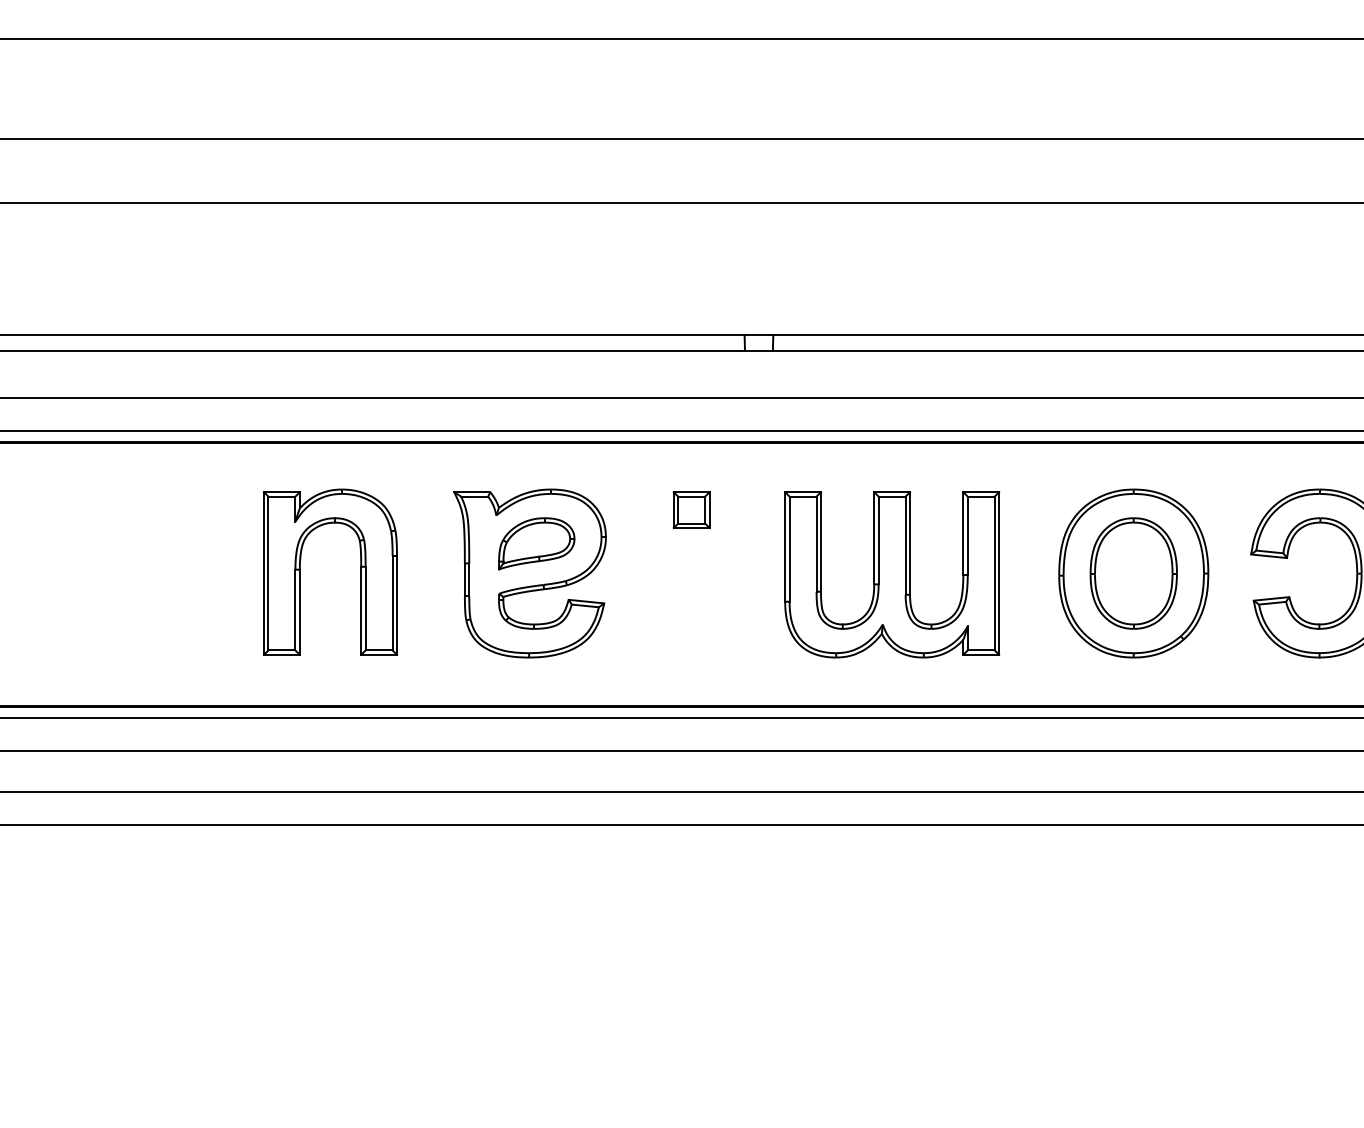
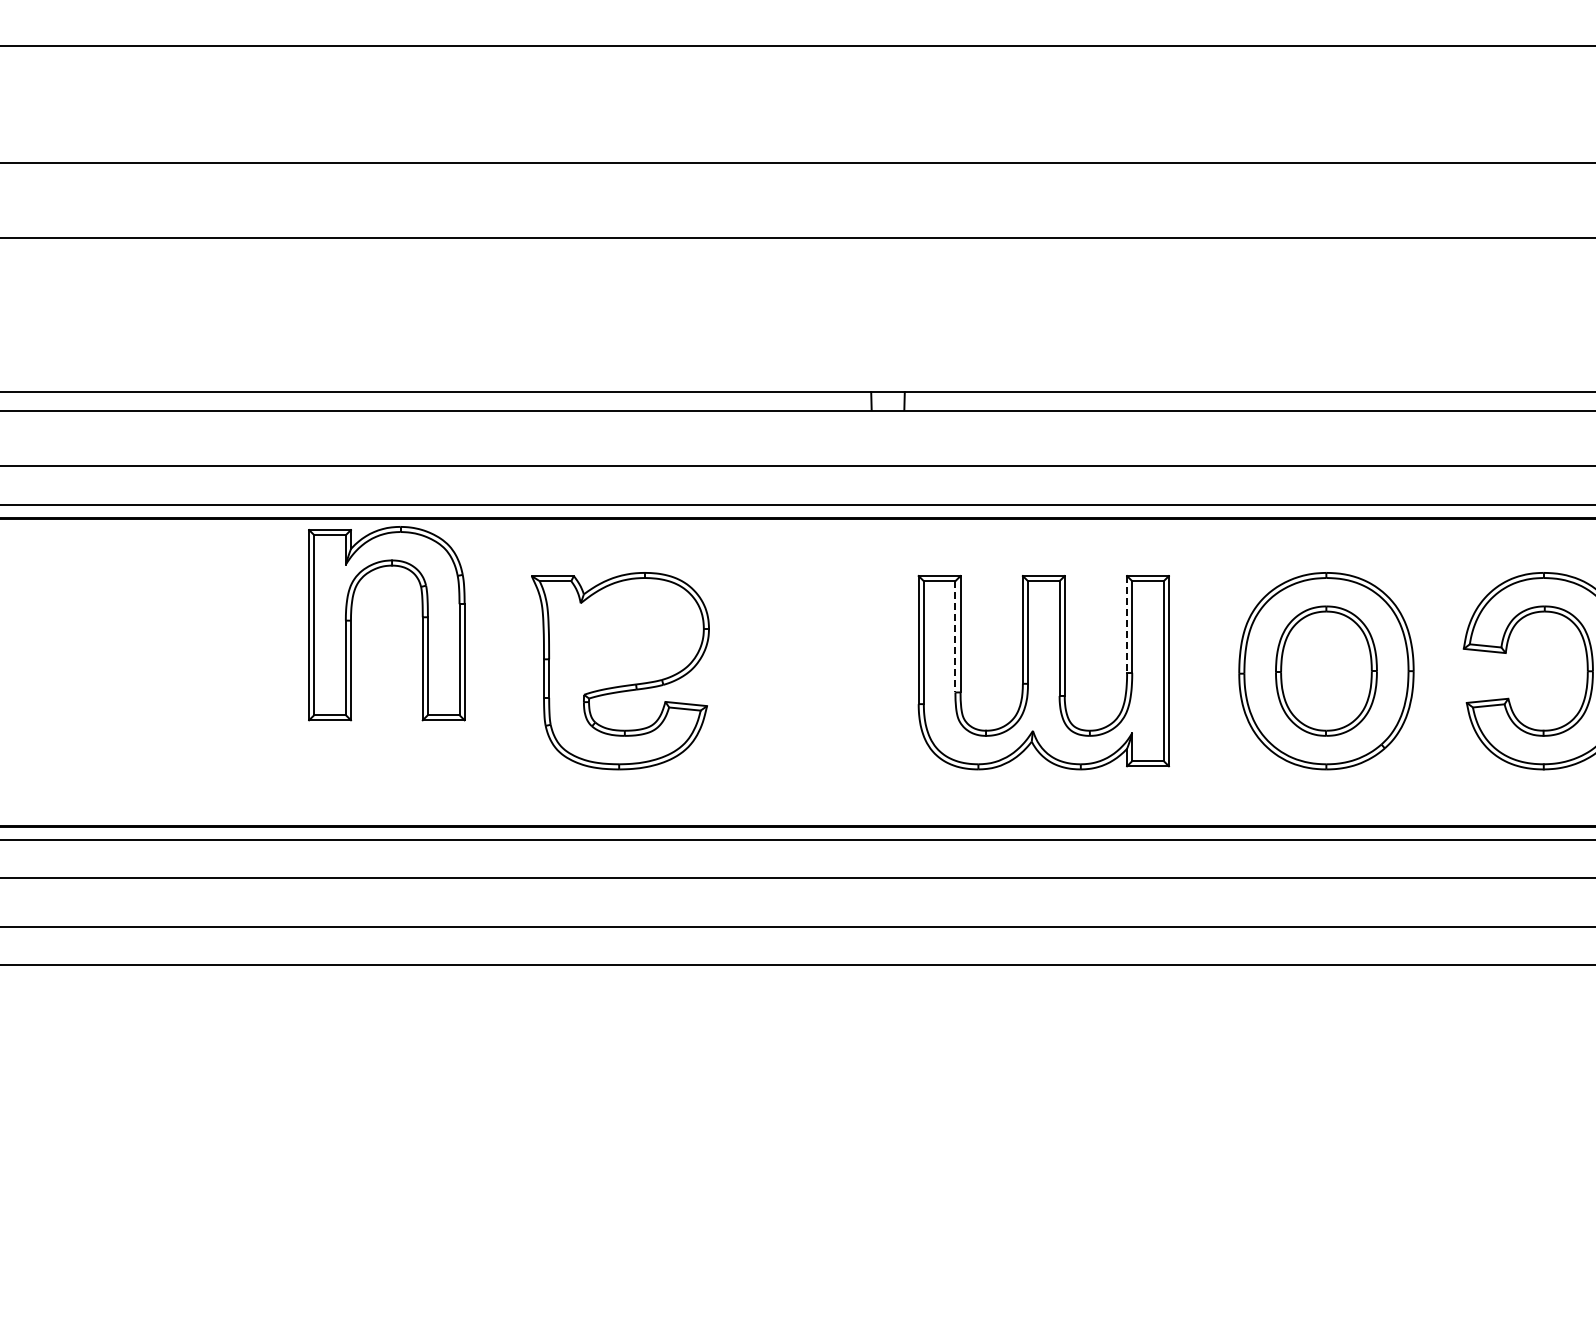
part: (691, 509) -> (809, 596), removed
line: (963, 533) -> (1127, 624), solid -> dashed
part: (537, 543) -> (628, 636), removed
line: (816, 543) -> (955, 636), solid -> dashed
part: (300, 572) -> (351, 623), moved

